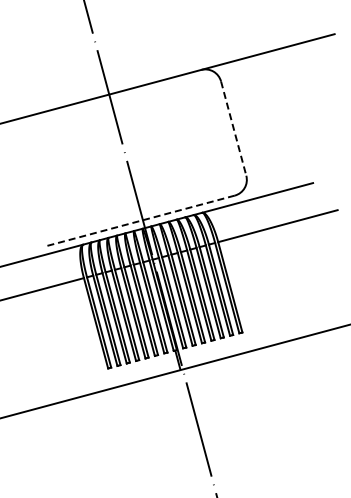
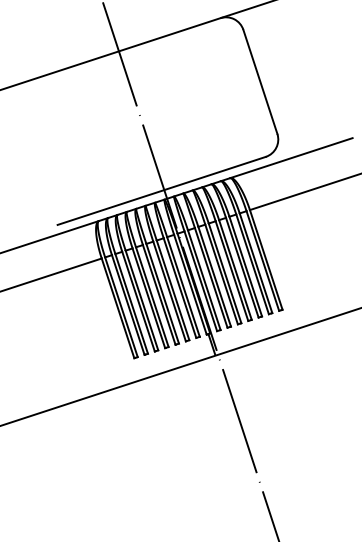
line: (233, 128) -> (260, 81), dashed -> solid
line: (140, 220) -> (161, 190), dashed -> solid

